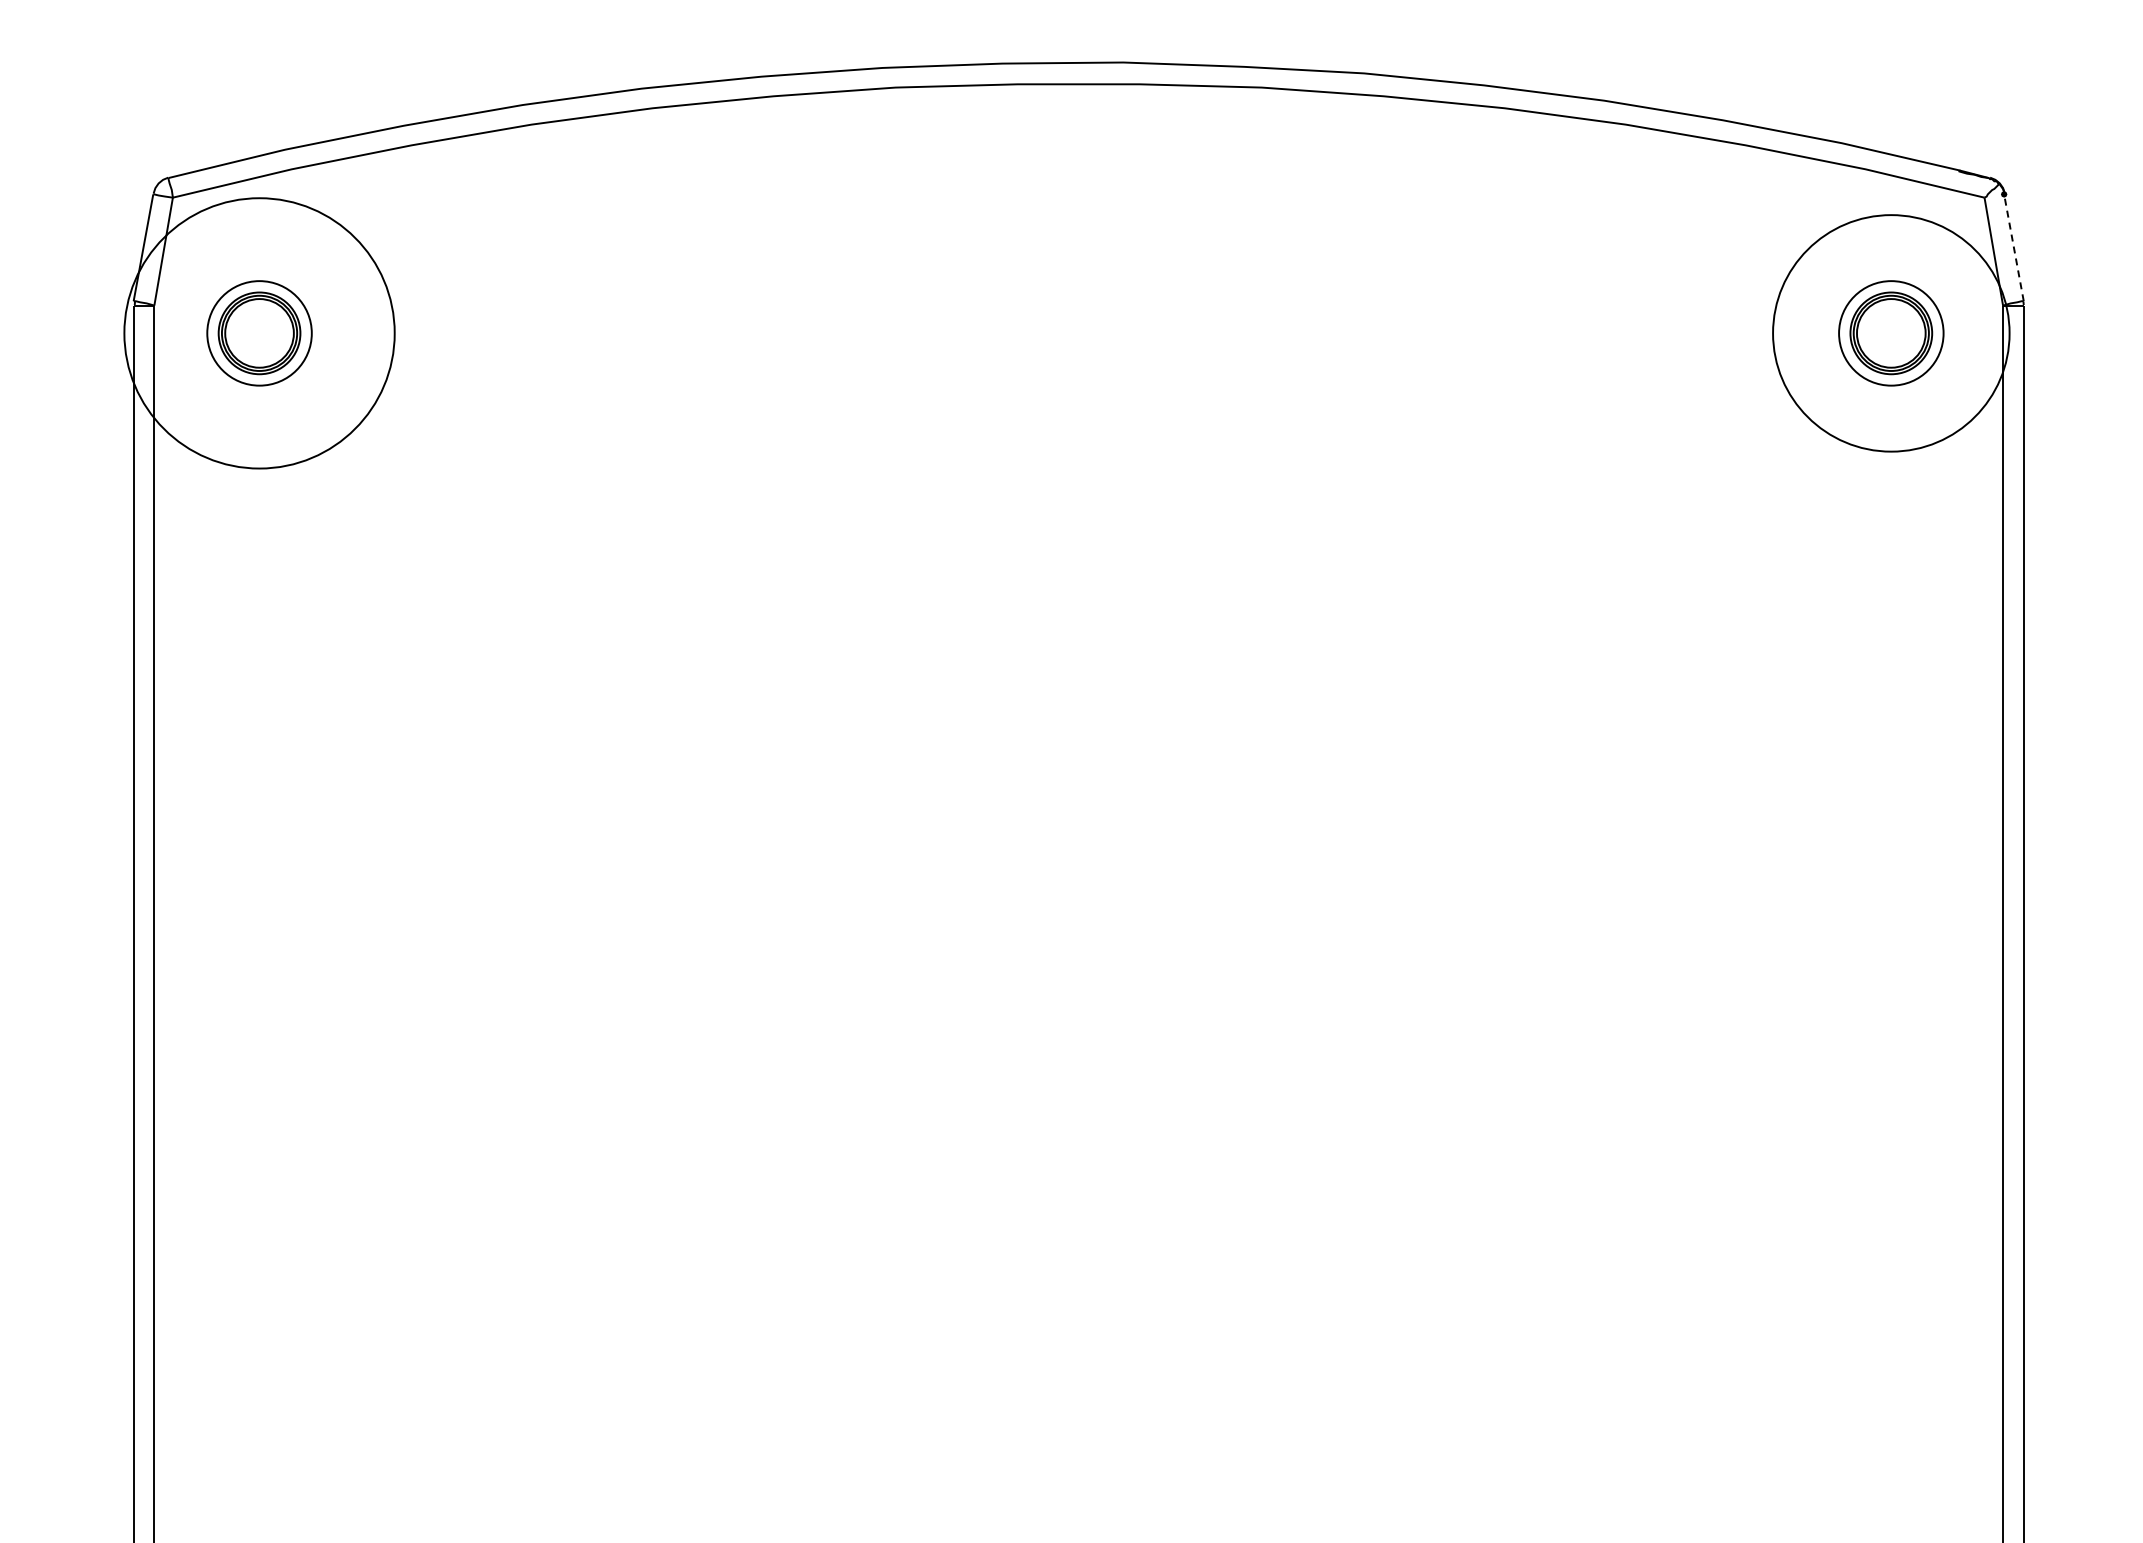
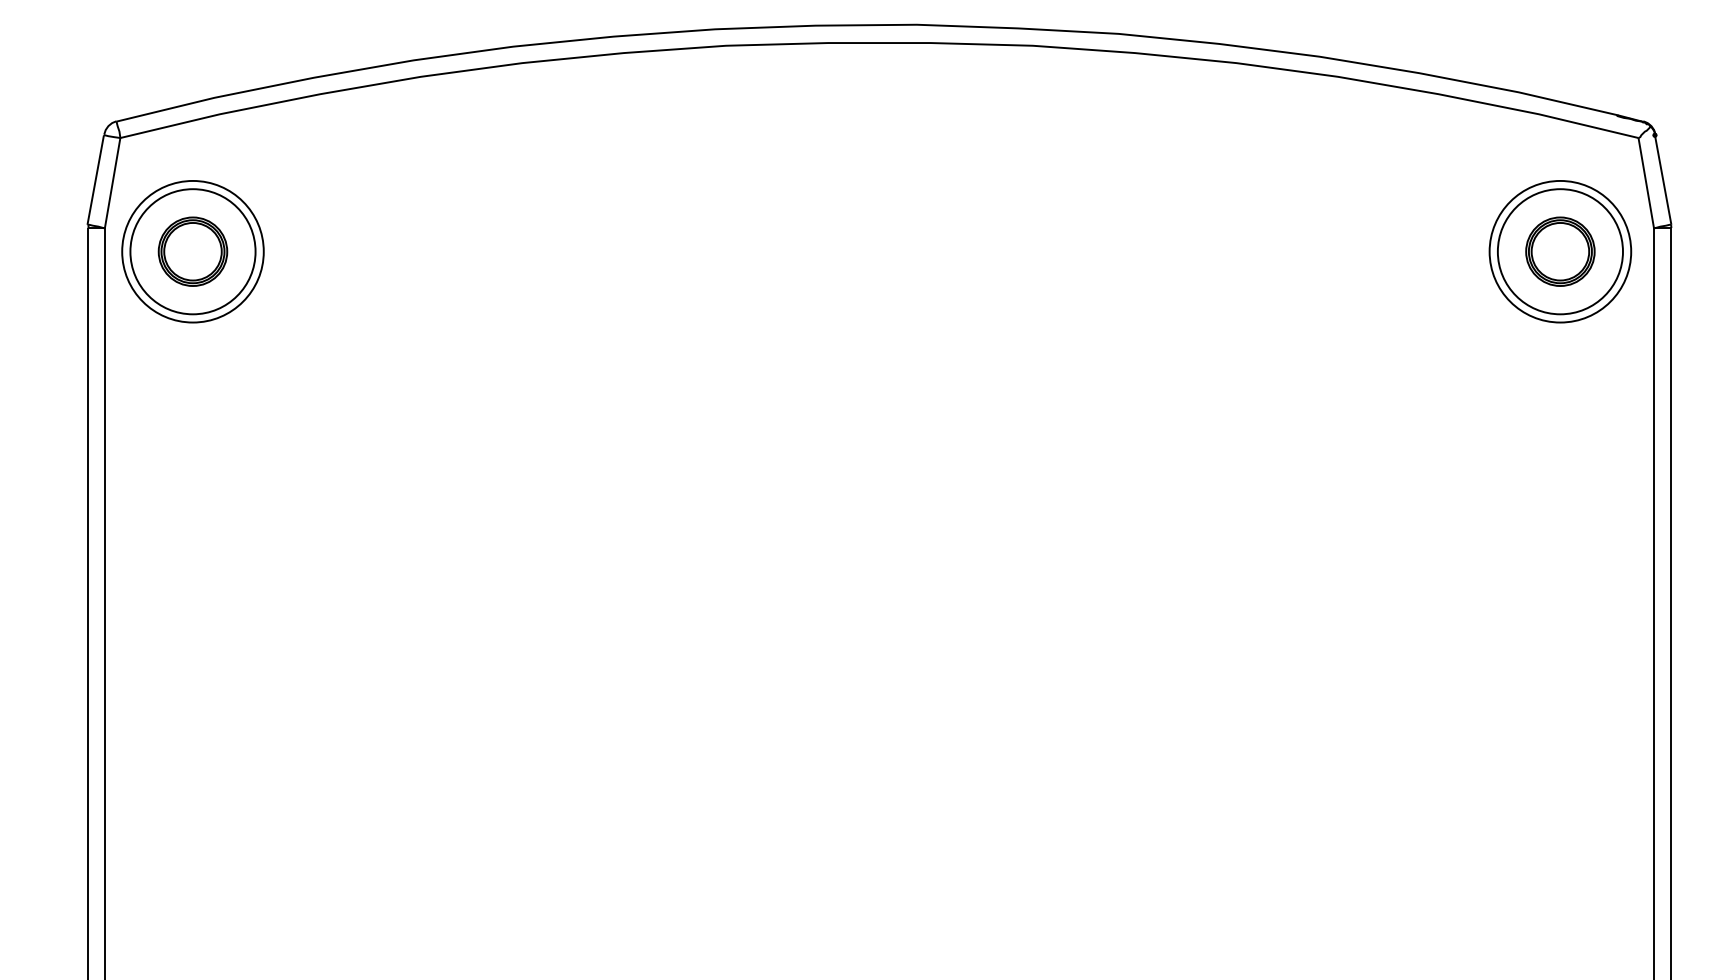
line: (2013, 247) -> (1662, 179), dashed -> solid
circle: (259, 332) -> (192, 251), size x0.62
circle: (1890, 332) -> (1559, 251), size x0.71
circle: (259, 333) -> (192, 251), size x1.43
circle: (1890, 333) -> (1559, 251), size x1.43

